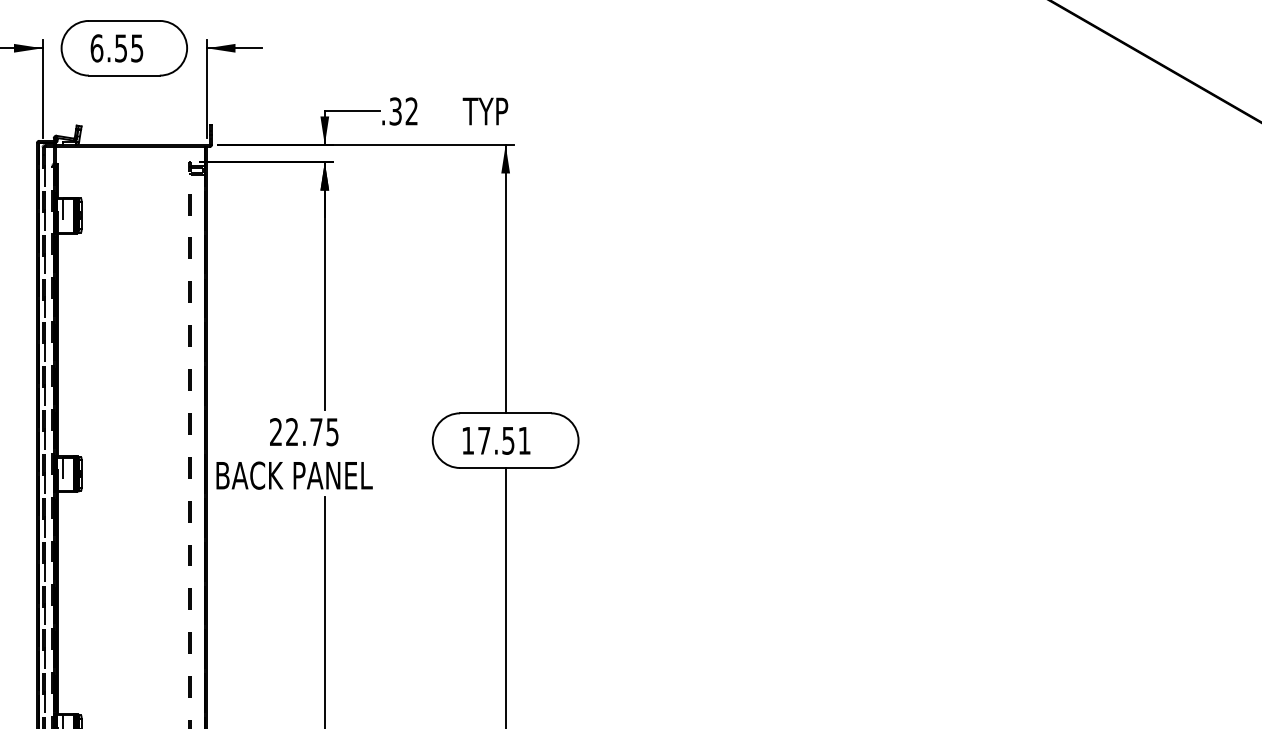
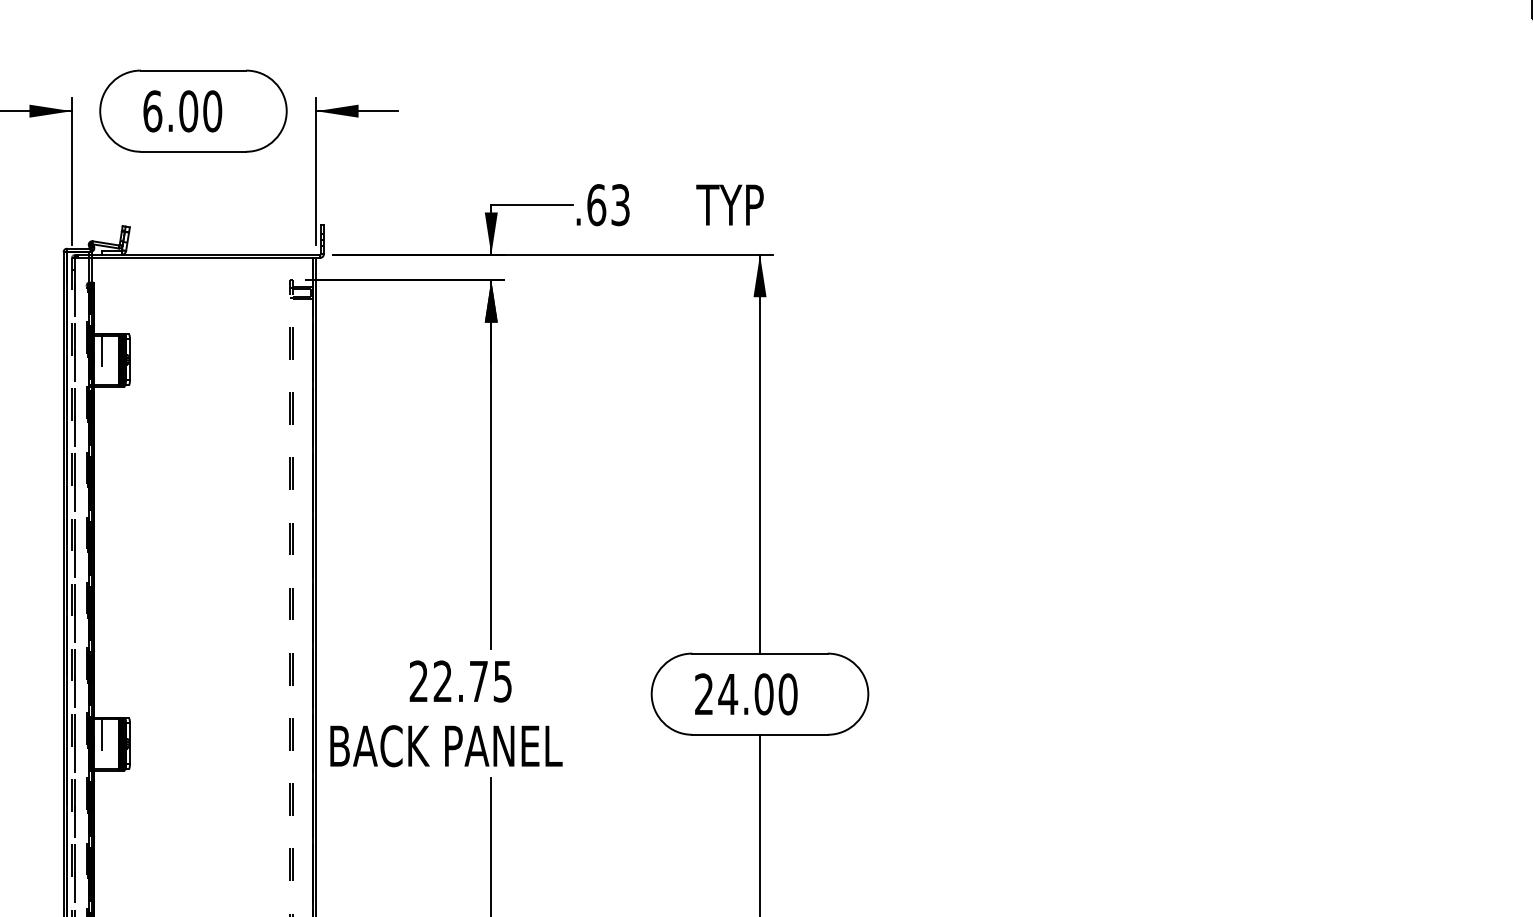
text: (128, 48) -> (199, 111), 6.55 -> 6.00
text: (403, 111) -> (608, 205), .32 -> .63
text: (496, 440) -> (746, 693), 17.51 -> 24.00

